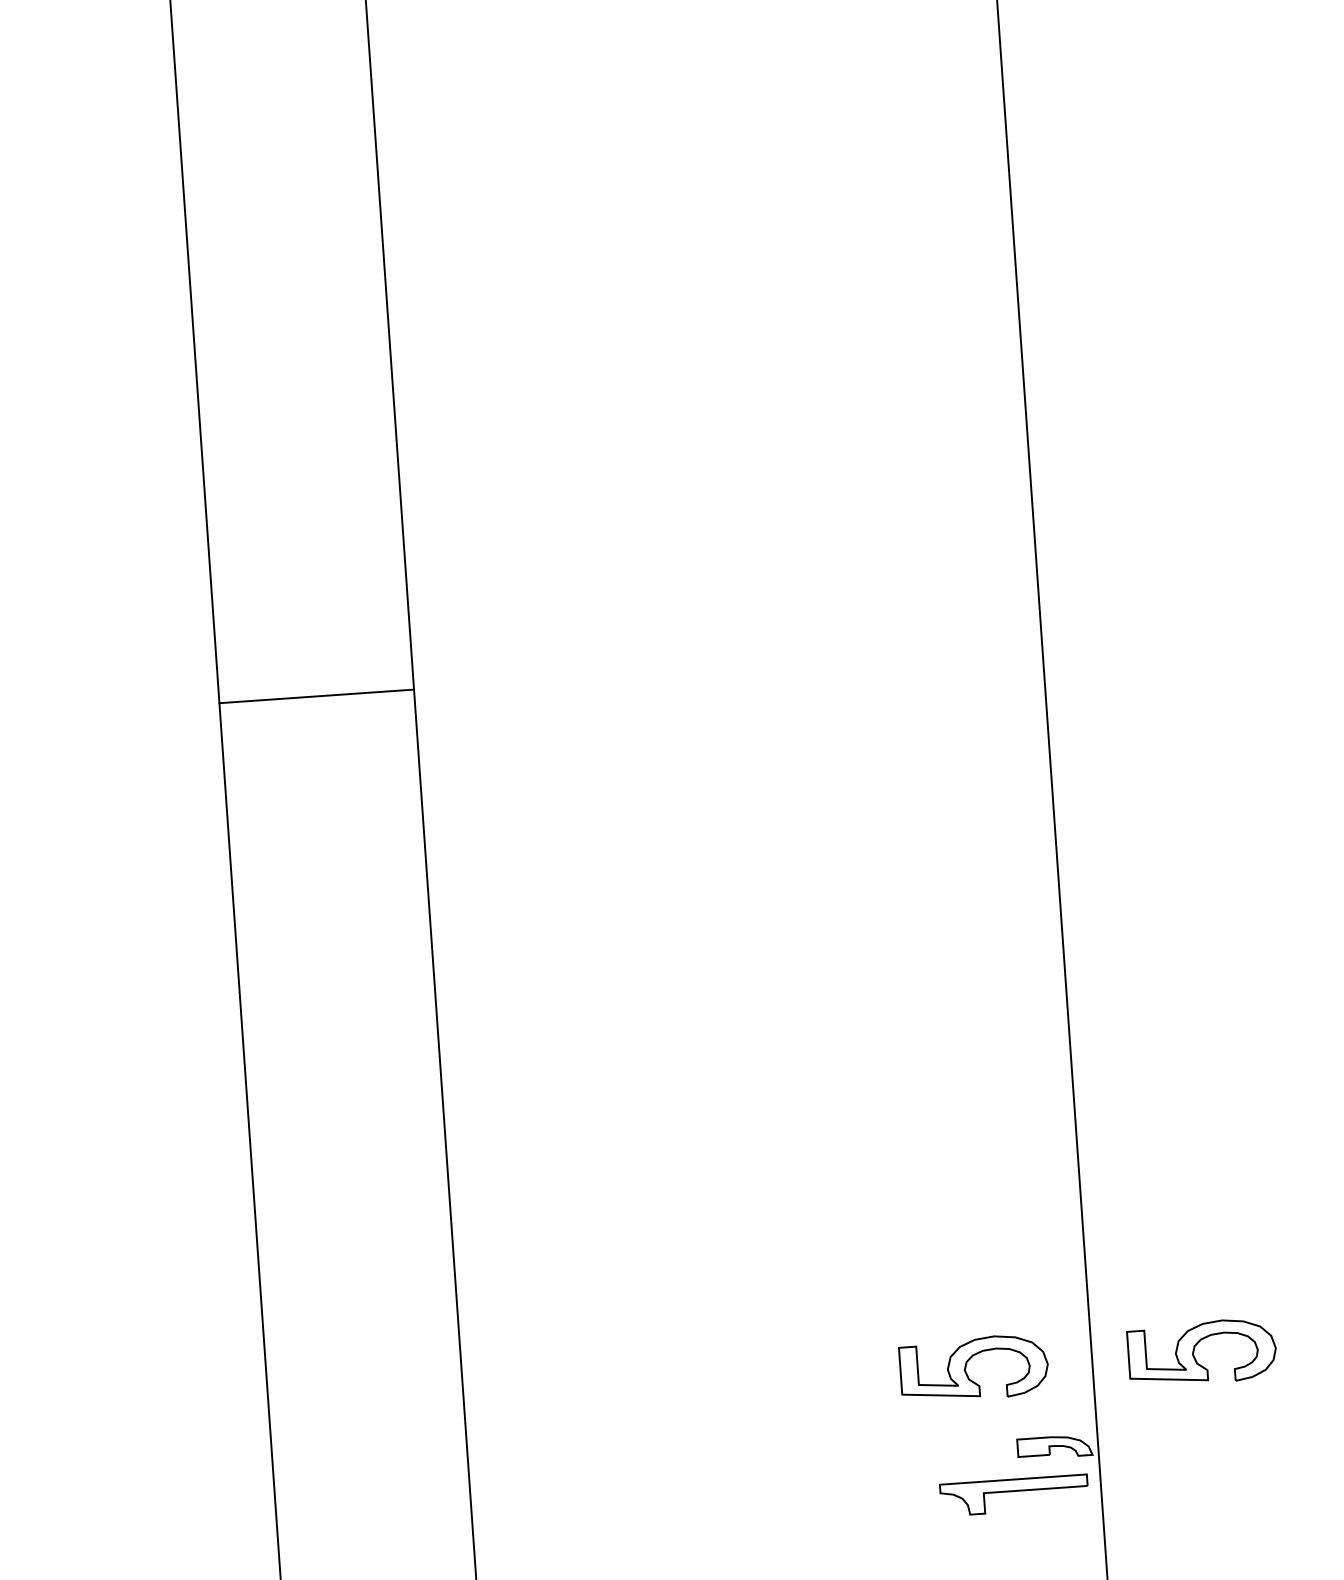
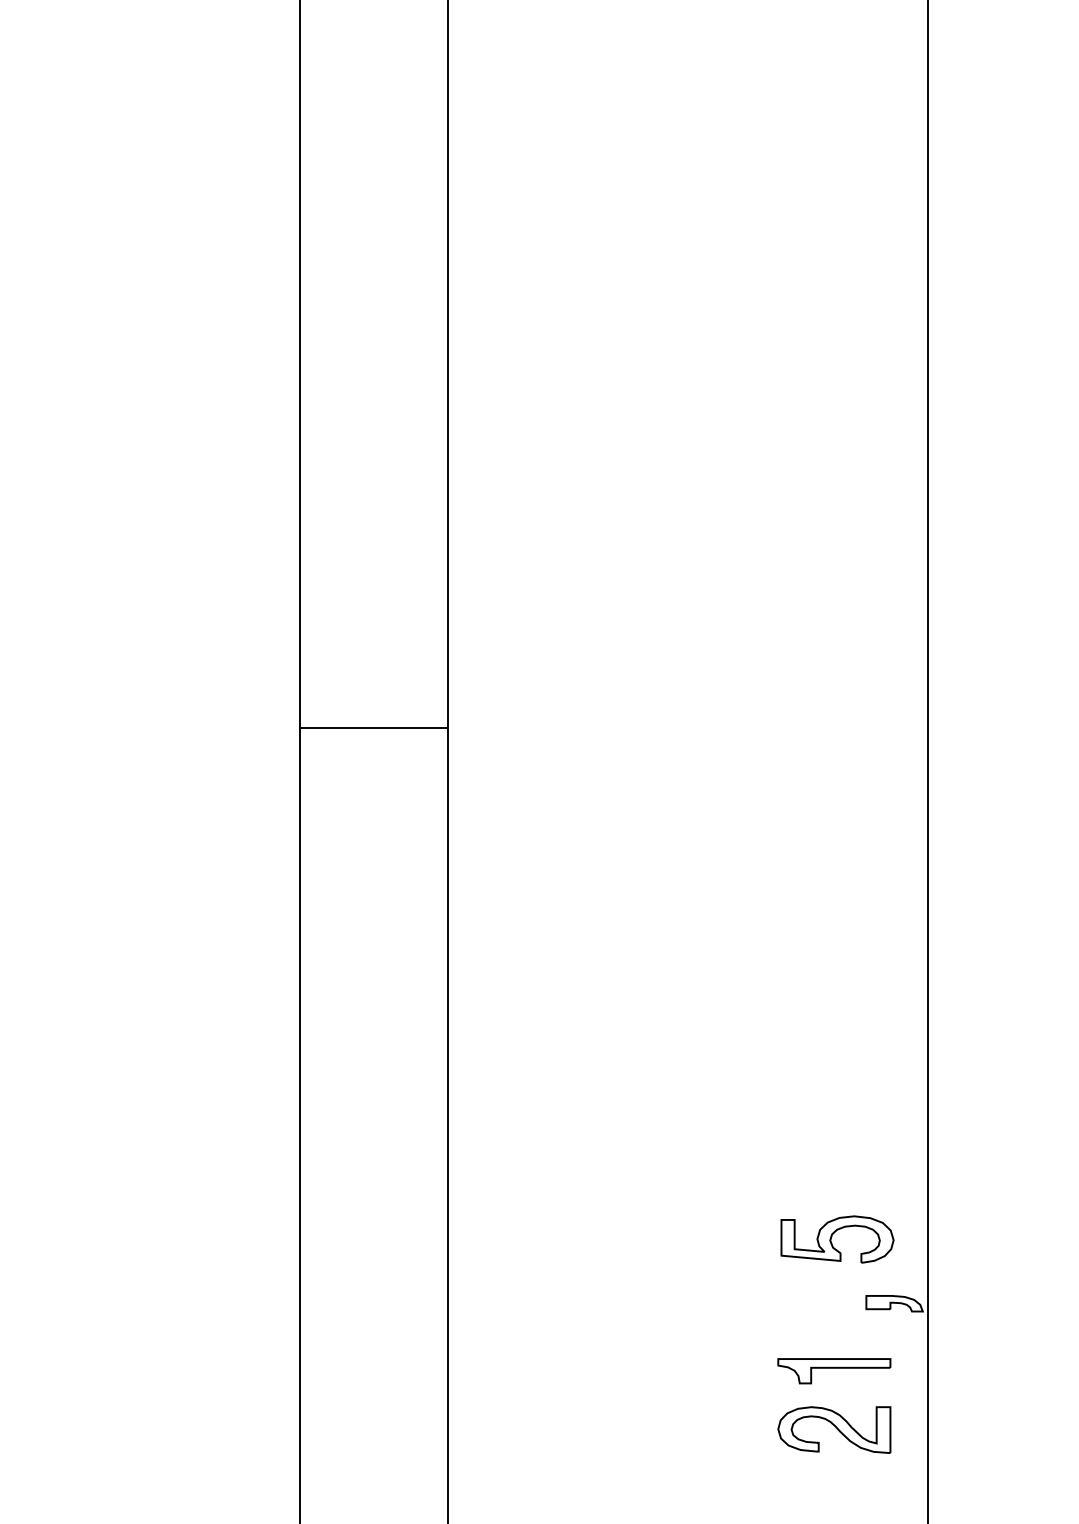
line: (316, 696) -> (373, 728), moved
part: (1202, 1352) -> (1011, 1239), removed
part: (1014, 1495) -> (834, 1371), moved

